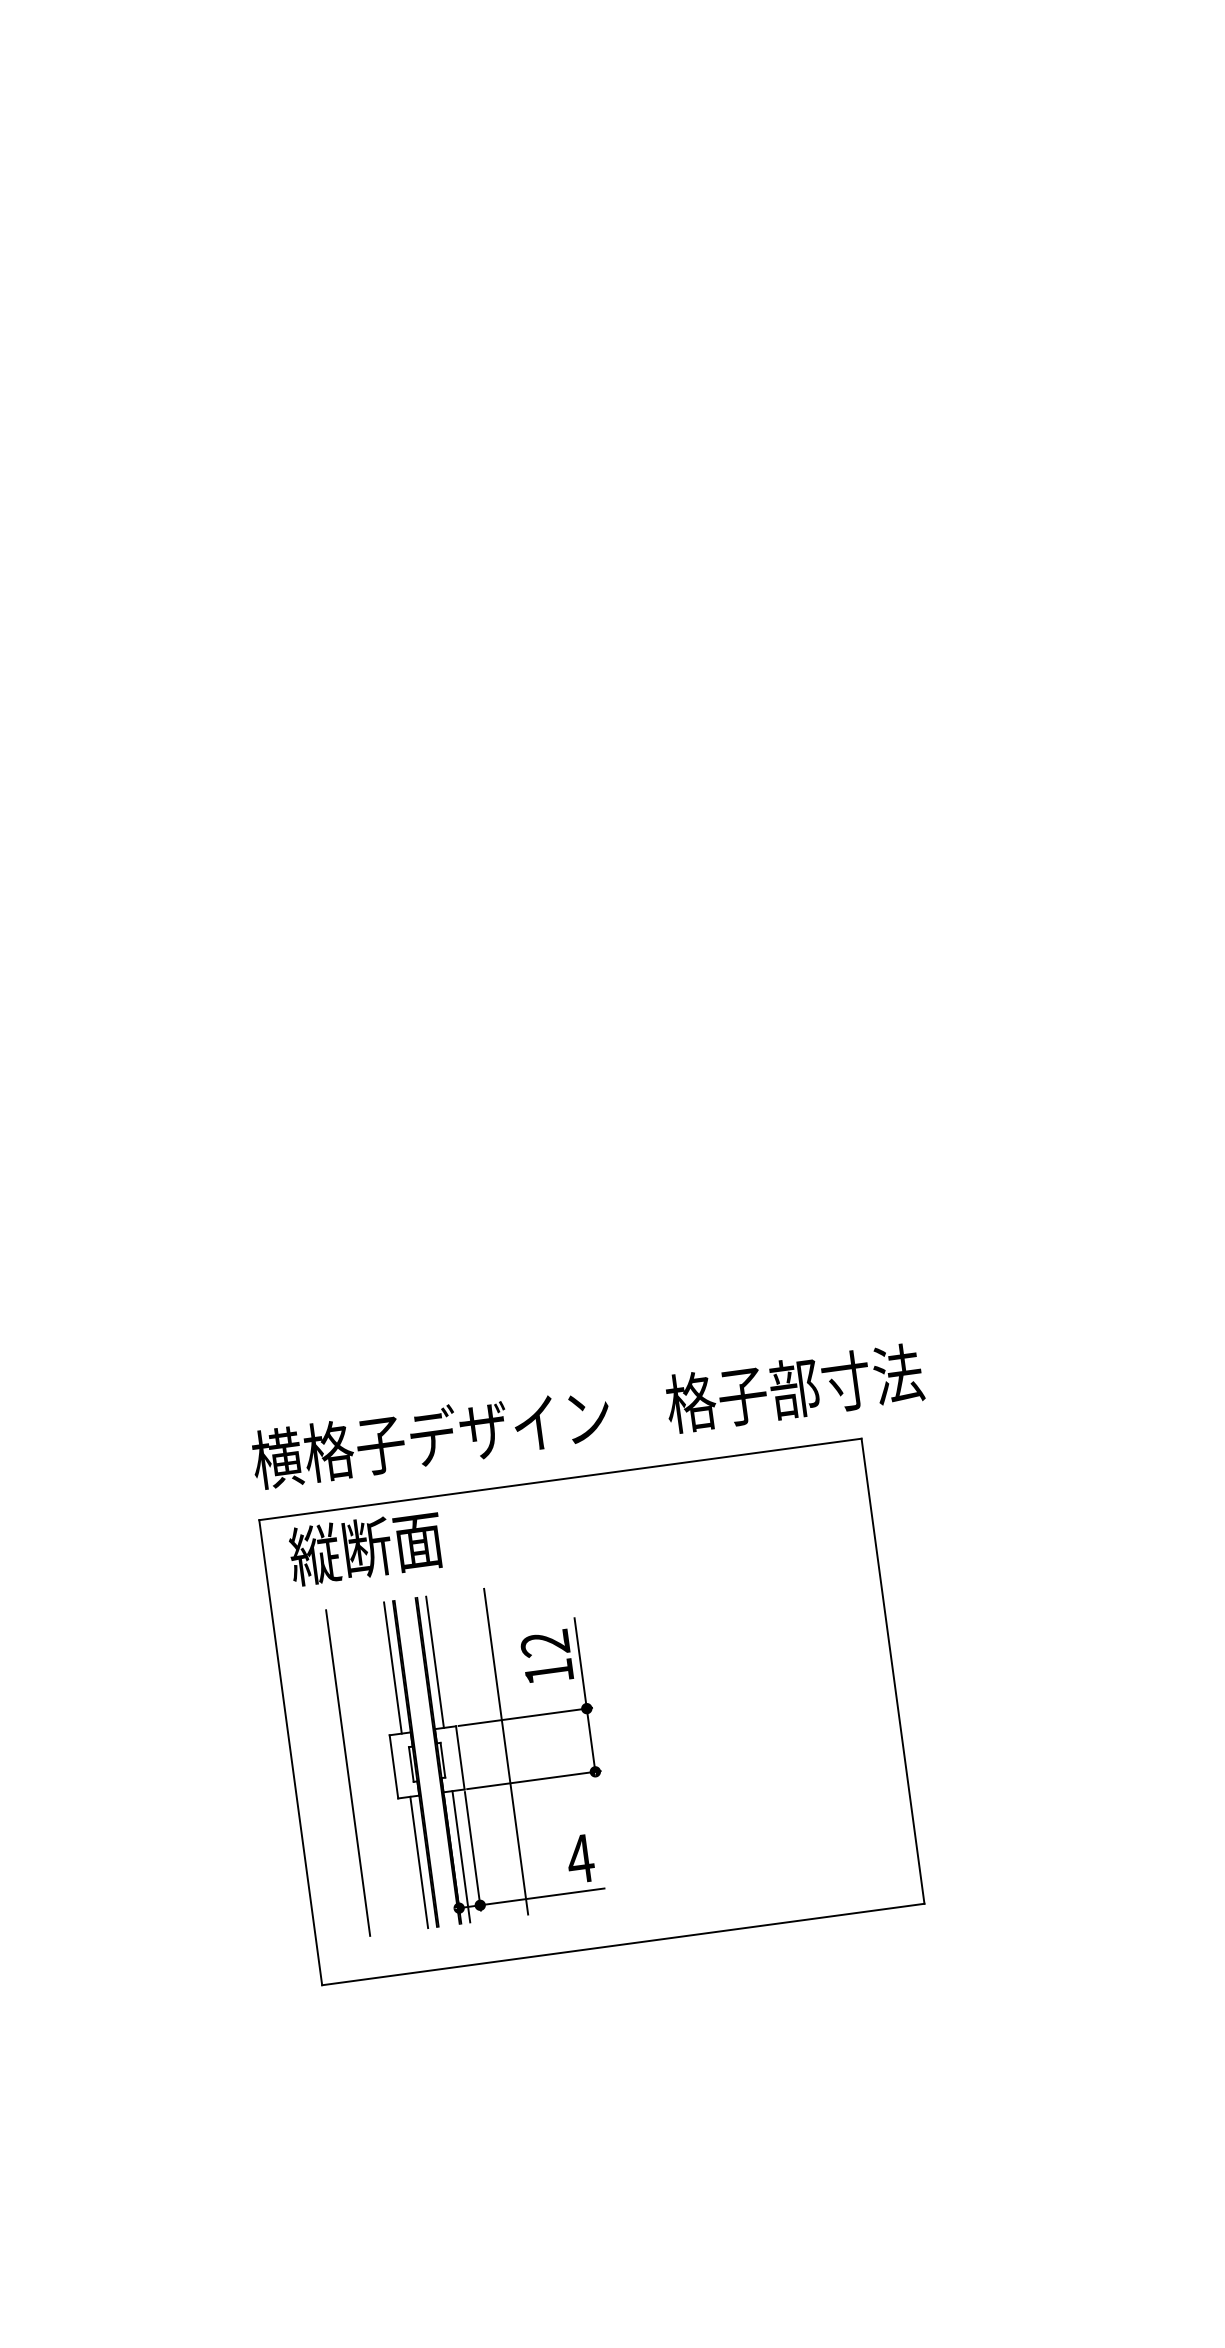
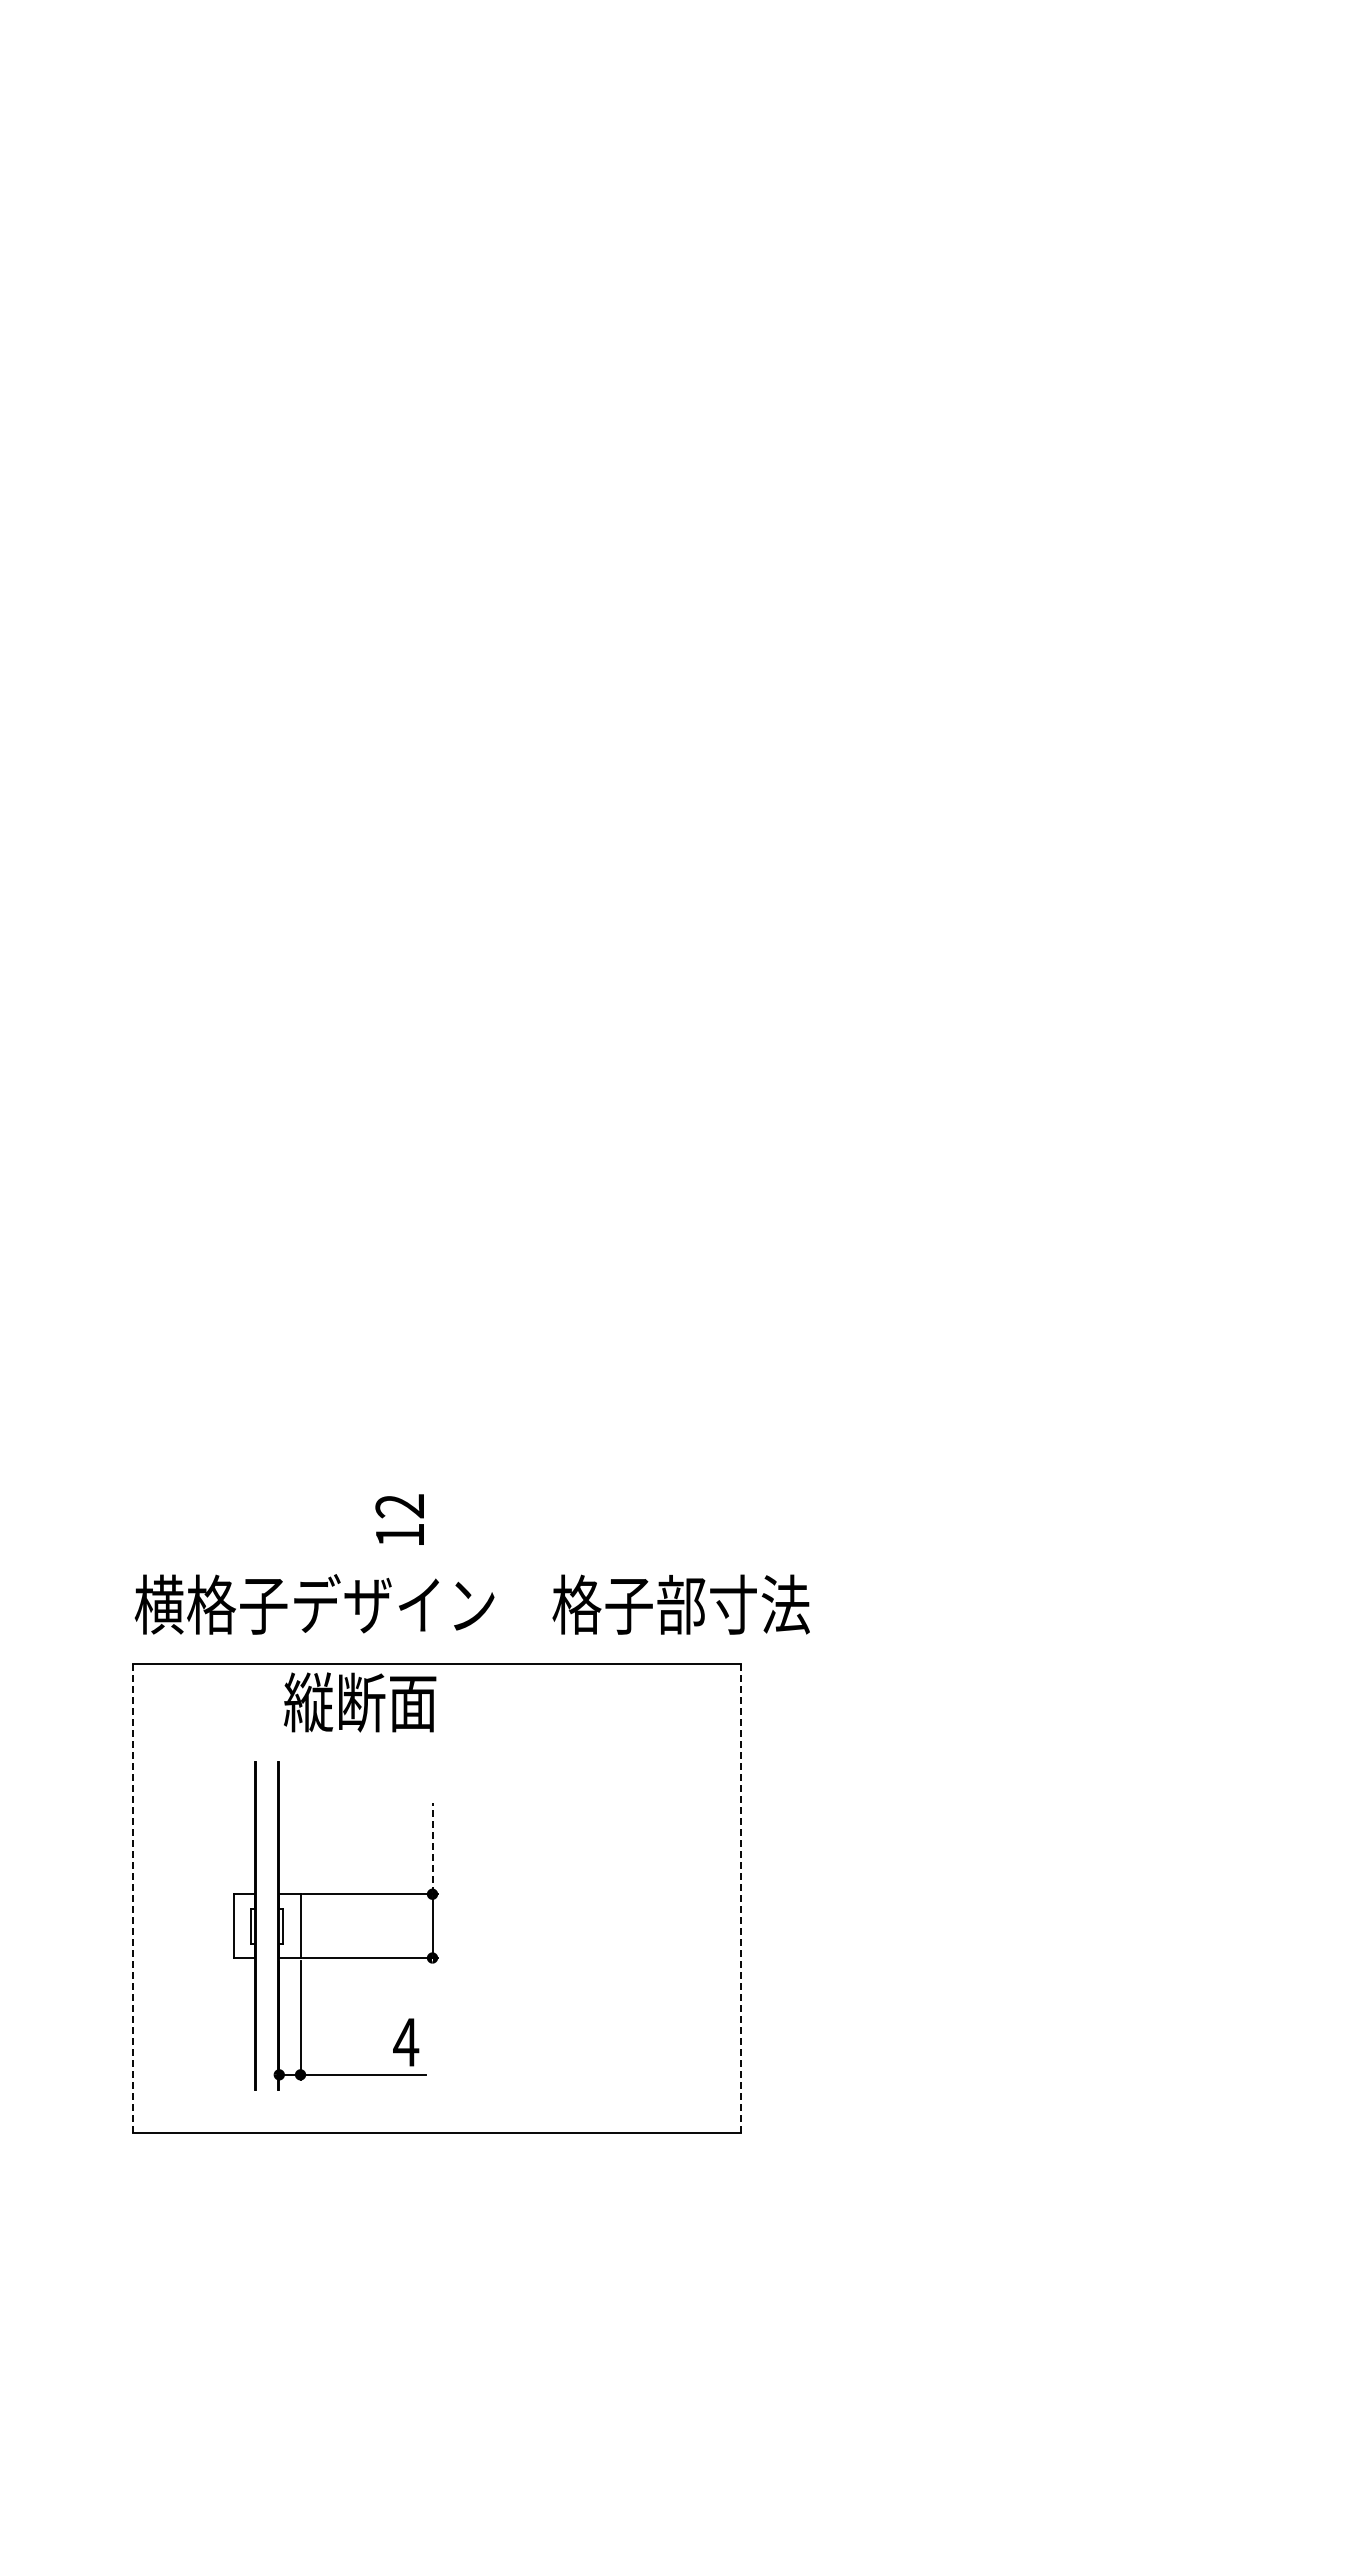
text: (366, 1548) -> (360, 1702), moved
text: (546, 1656) -> (399, 1519), moved
line: (435, 1661) -> (288, 1827), removed
line: (580, 1663) -> (432, 1848), solid -> dashed
line: (392, 1667) -> (245, 1827), removed
line: (892, 1671) -> (740, 1898), solid -> dashed
line: (505, 1751) -> (346, 1925), removed
line: (291, 1752) -> (133, 1898), solid -> dashed
line: (348, 1772) -> (187, 1925), removed
line: (461, 1856) -> (288, 2023), removed
line: (418, 1861) -> (245, 2023), removed

